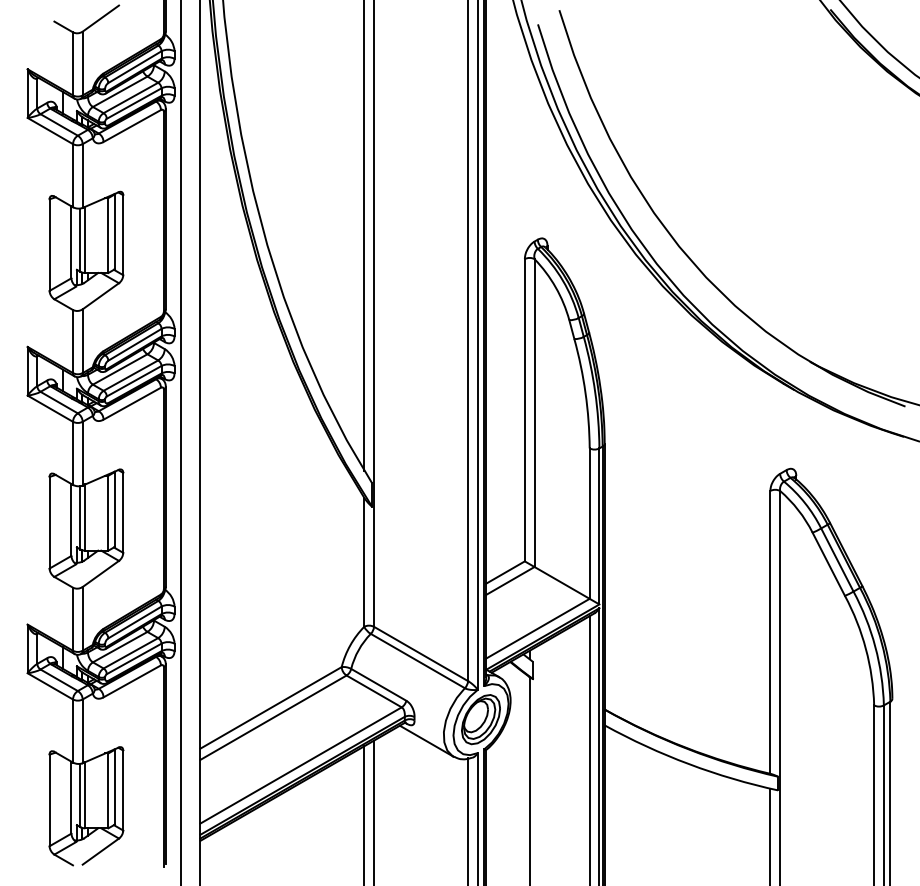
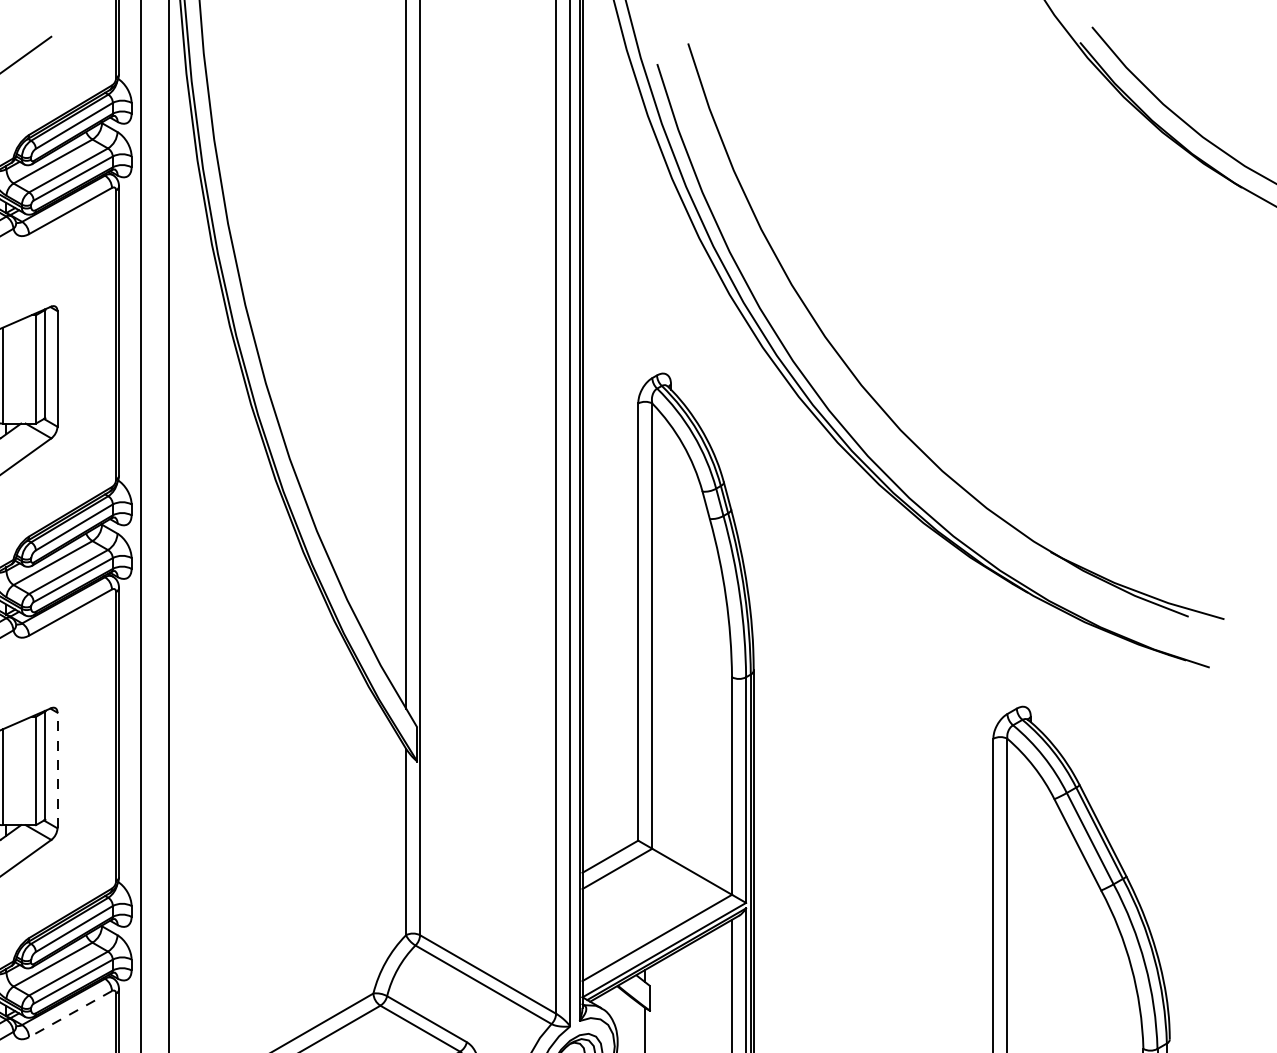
line: (123, 512) -> (57, 769), solid -> dashed
line: (132, 681) -> (70, 1014), solid -> dashed

